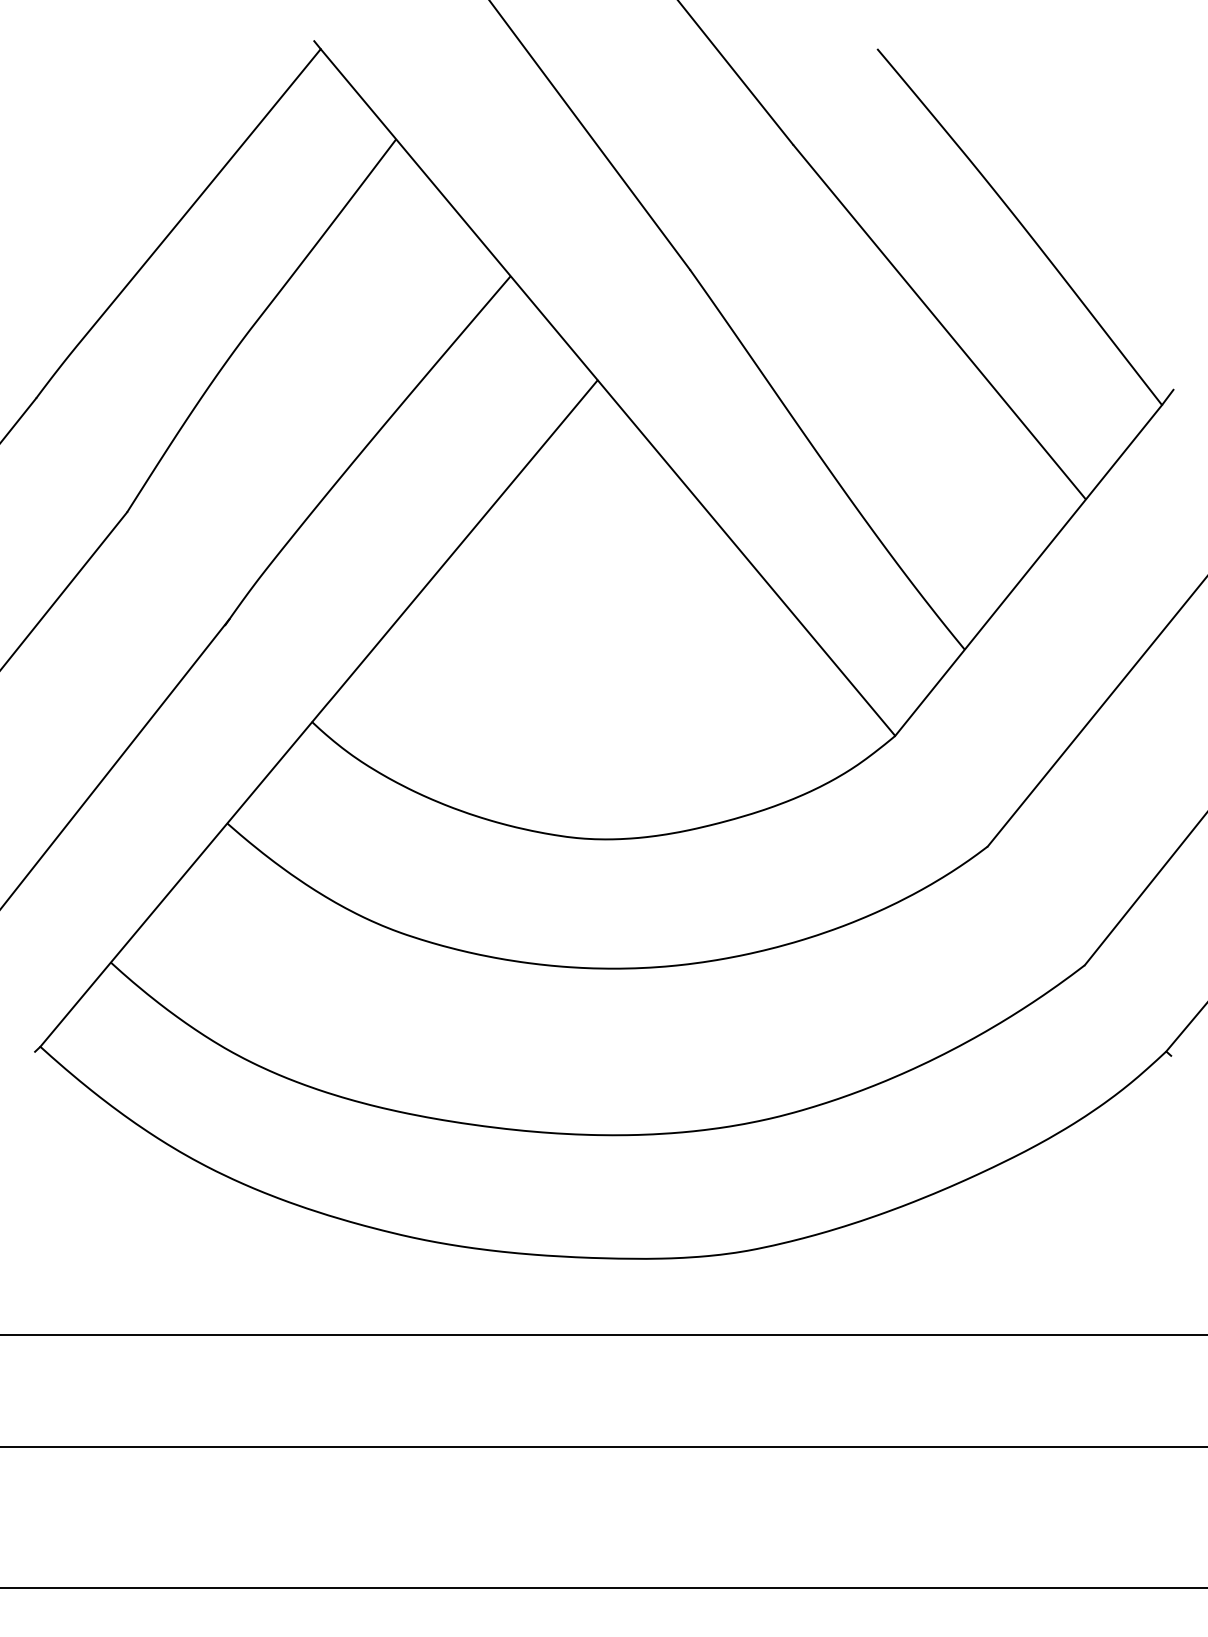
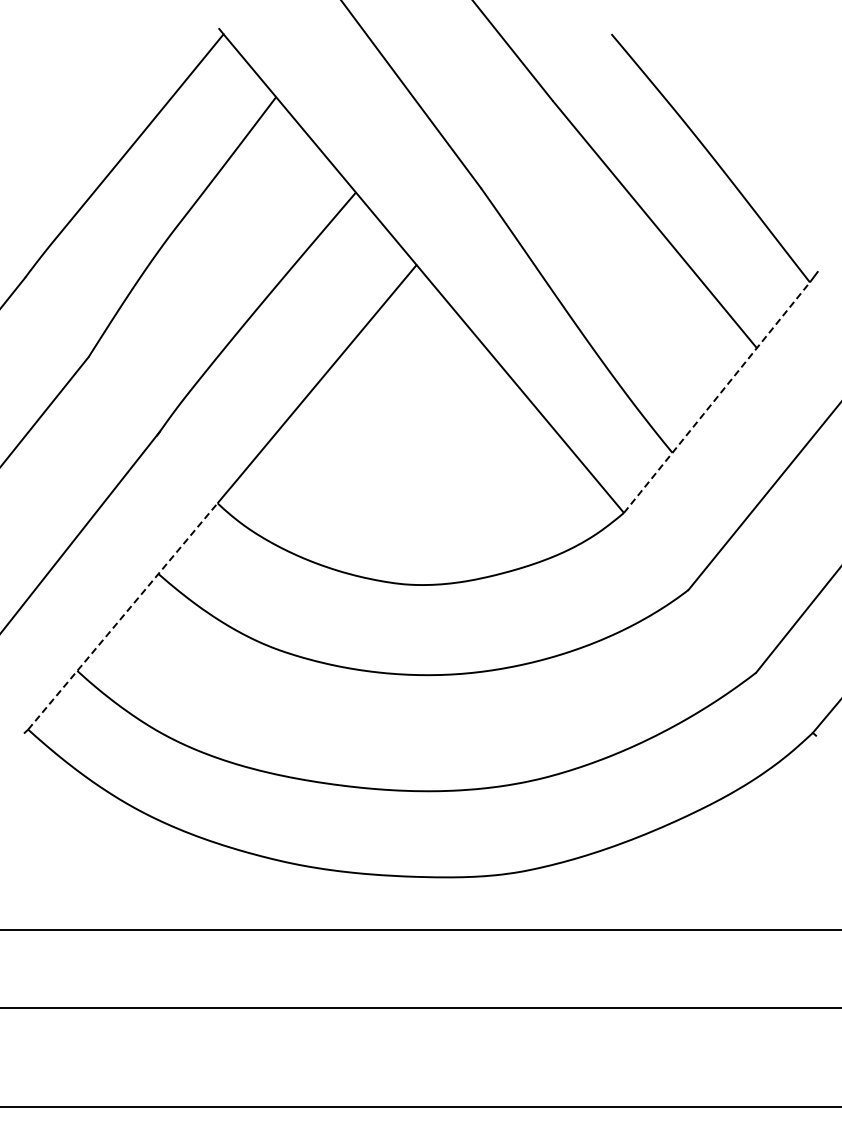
line: (1029, 570) -> (717, 397), solid -> dashed
line: (175, 884) -> (122, 616), solid -> dashed

